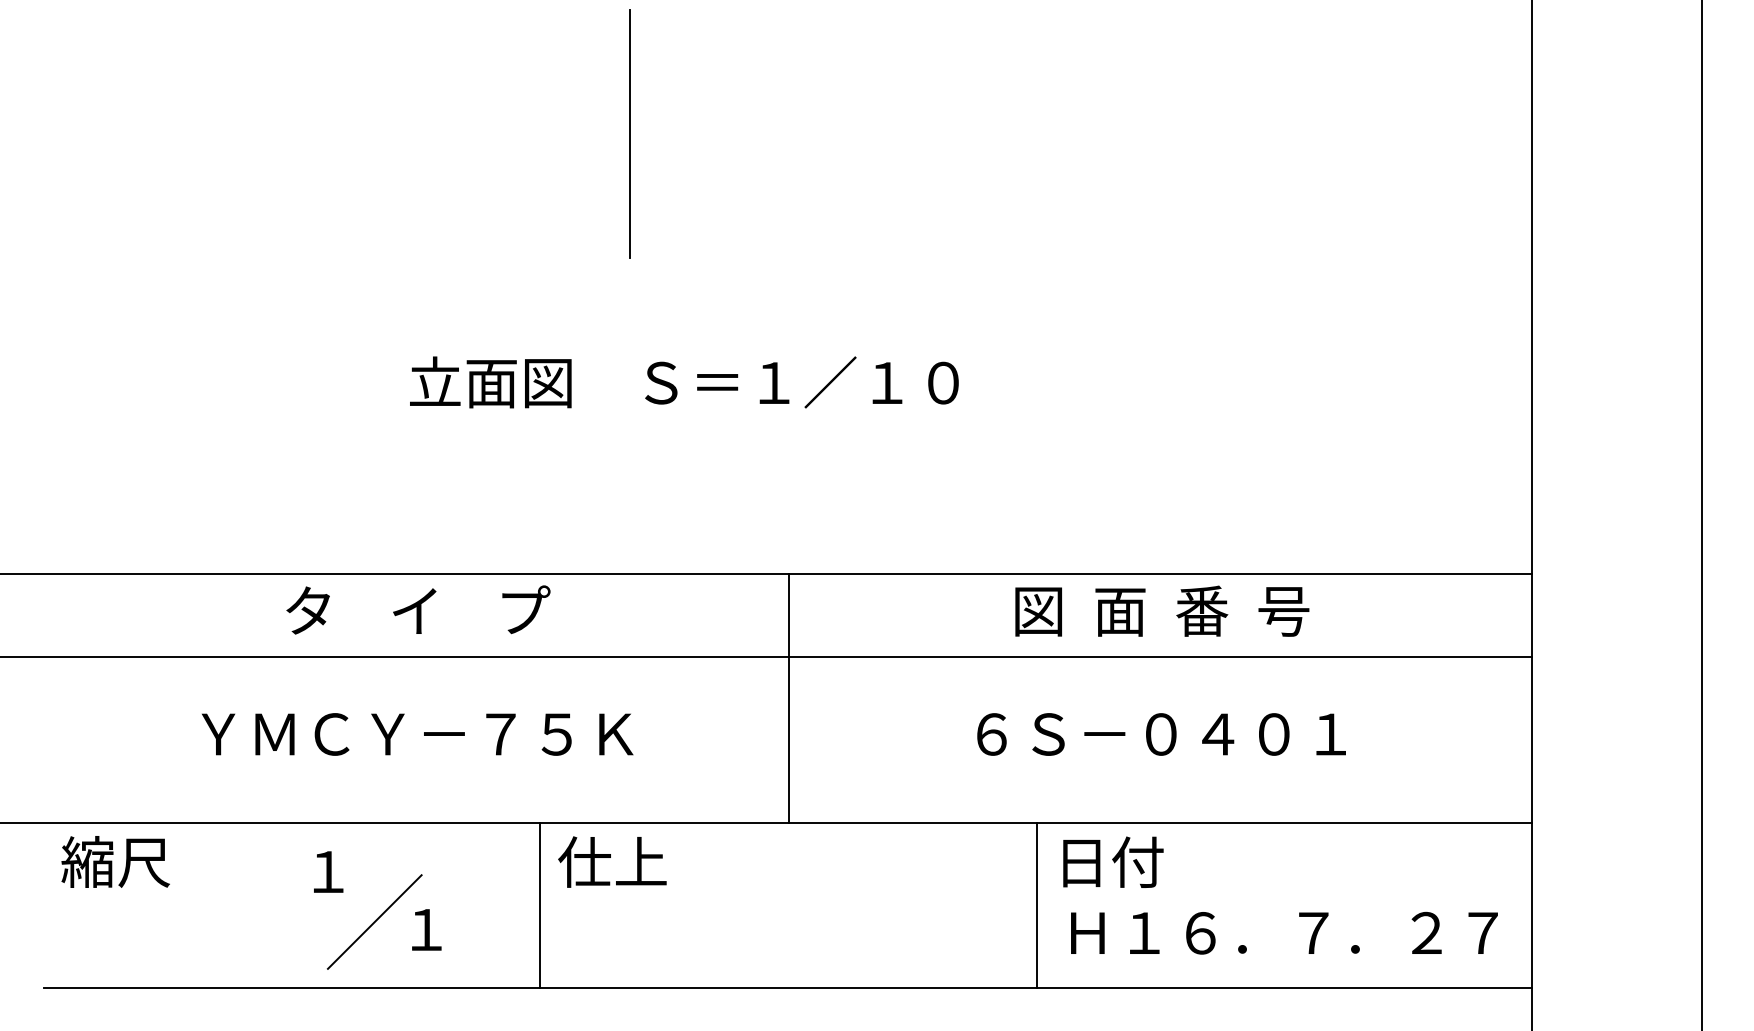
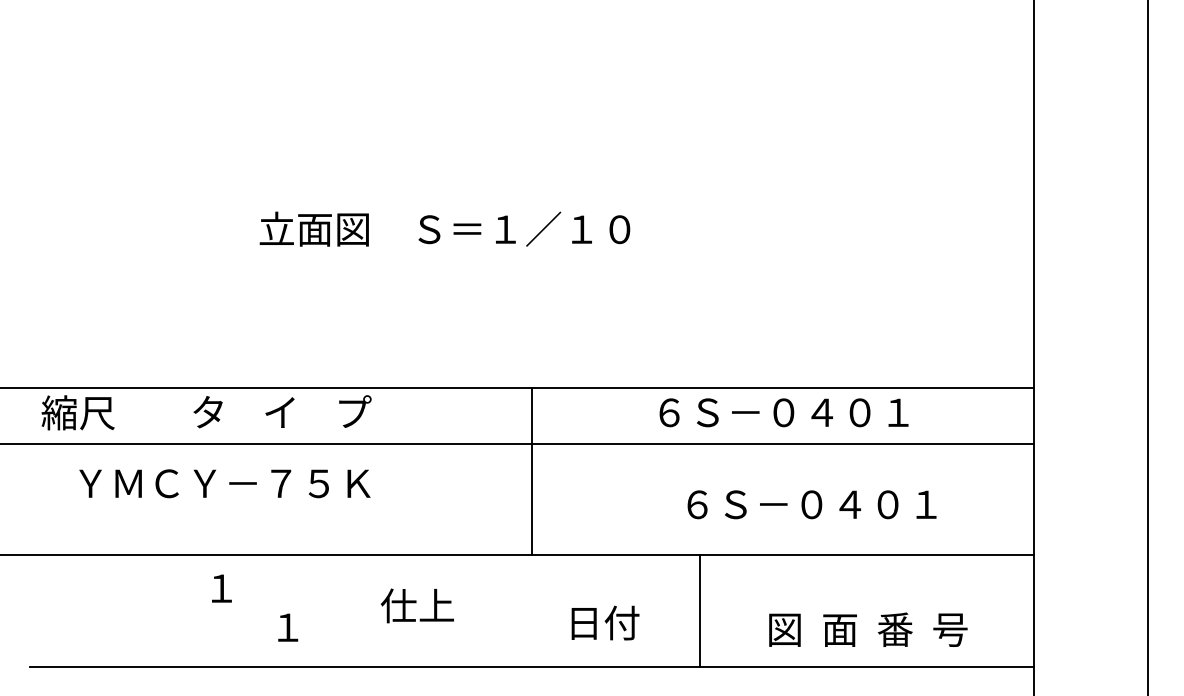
line: (630, 133) -> (425, 90), removed
text: (683, 381) -> (444, 228), moved
text: (1160, 611) -> (783, 412), 図  面  番  号 -> ６Ｓ－０４０１
text: (416, 734) -> (224, 483), moved
text: (1160, 734) -> (811, 504), moved
text: (114, 861) -> (77, 412), moved
text: (612, 861) -> (417, 605), moved
text: (1113, 861) -> (605, 622), moved
line: (539, 905) -> (364, 611), removed
line: (373, 920) -> (252, 621), removed
text: (1285, 932) -> (867, 629), Ｈ１６．７．２７ -> 図  面  番  号

